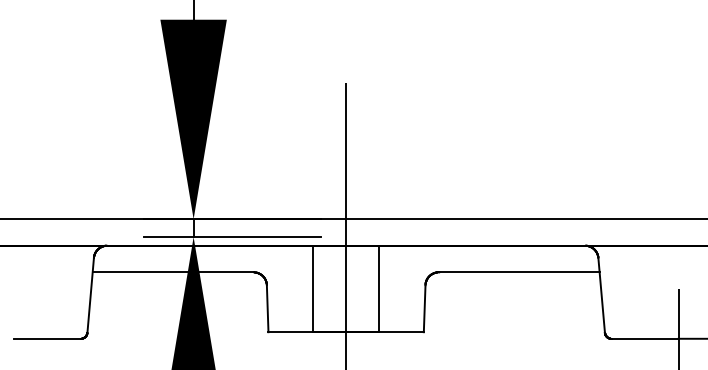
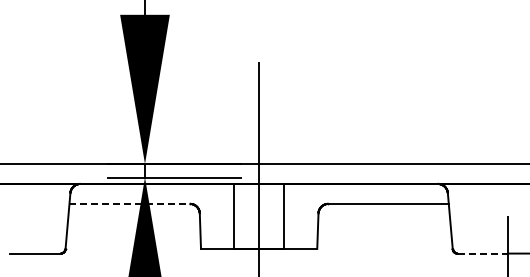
line: (174, 271) -> (130, 203), solid -> dashed
line: (646, 338) -> (483, 253), solid -> dashed

